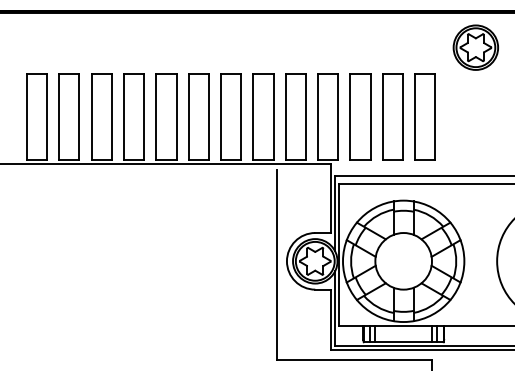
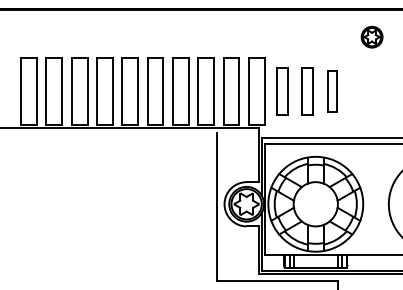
part: (475, 47) -> (371, 37), size x0.6
part: (360, 116) -> (282, 91), size x0.7
part: (392, 116) -> (307, 91), size x0.7
part: (424, 116) -> (332, 91), size x0.6

